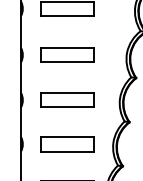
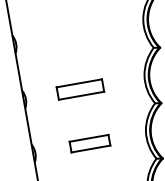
part: (67, 54) -> (70, 33), removed
part: (67, 99) -> (80, 88), size x0.7
part: (67, 144) -> (90, 143), size x0.6

